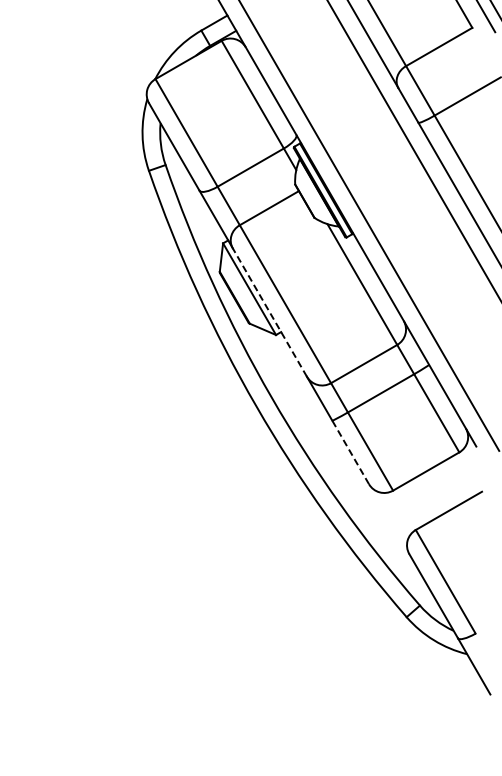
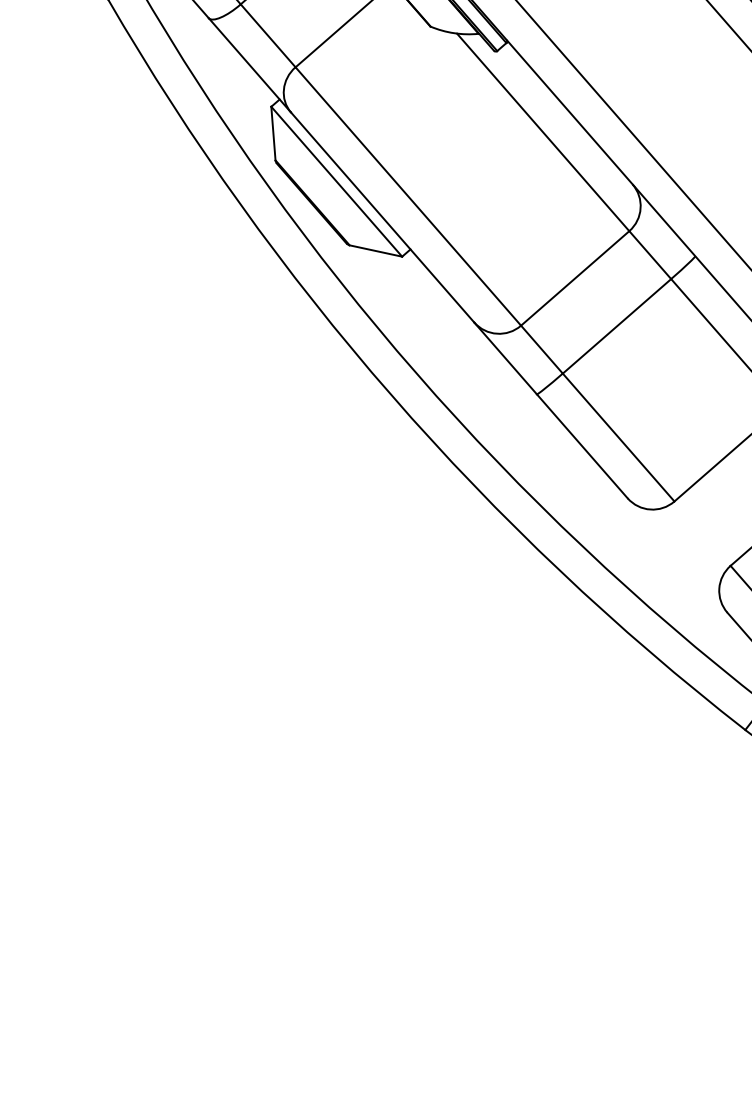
line: (269, 312) -> (381, 217), dashed -> solid
line: (350, 452) -> (582, 446), dashed -> solid

